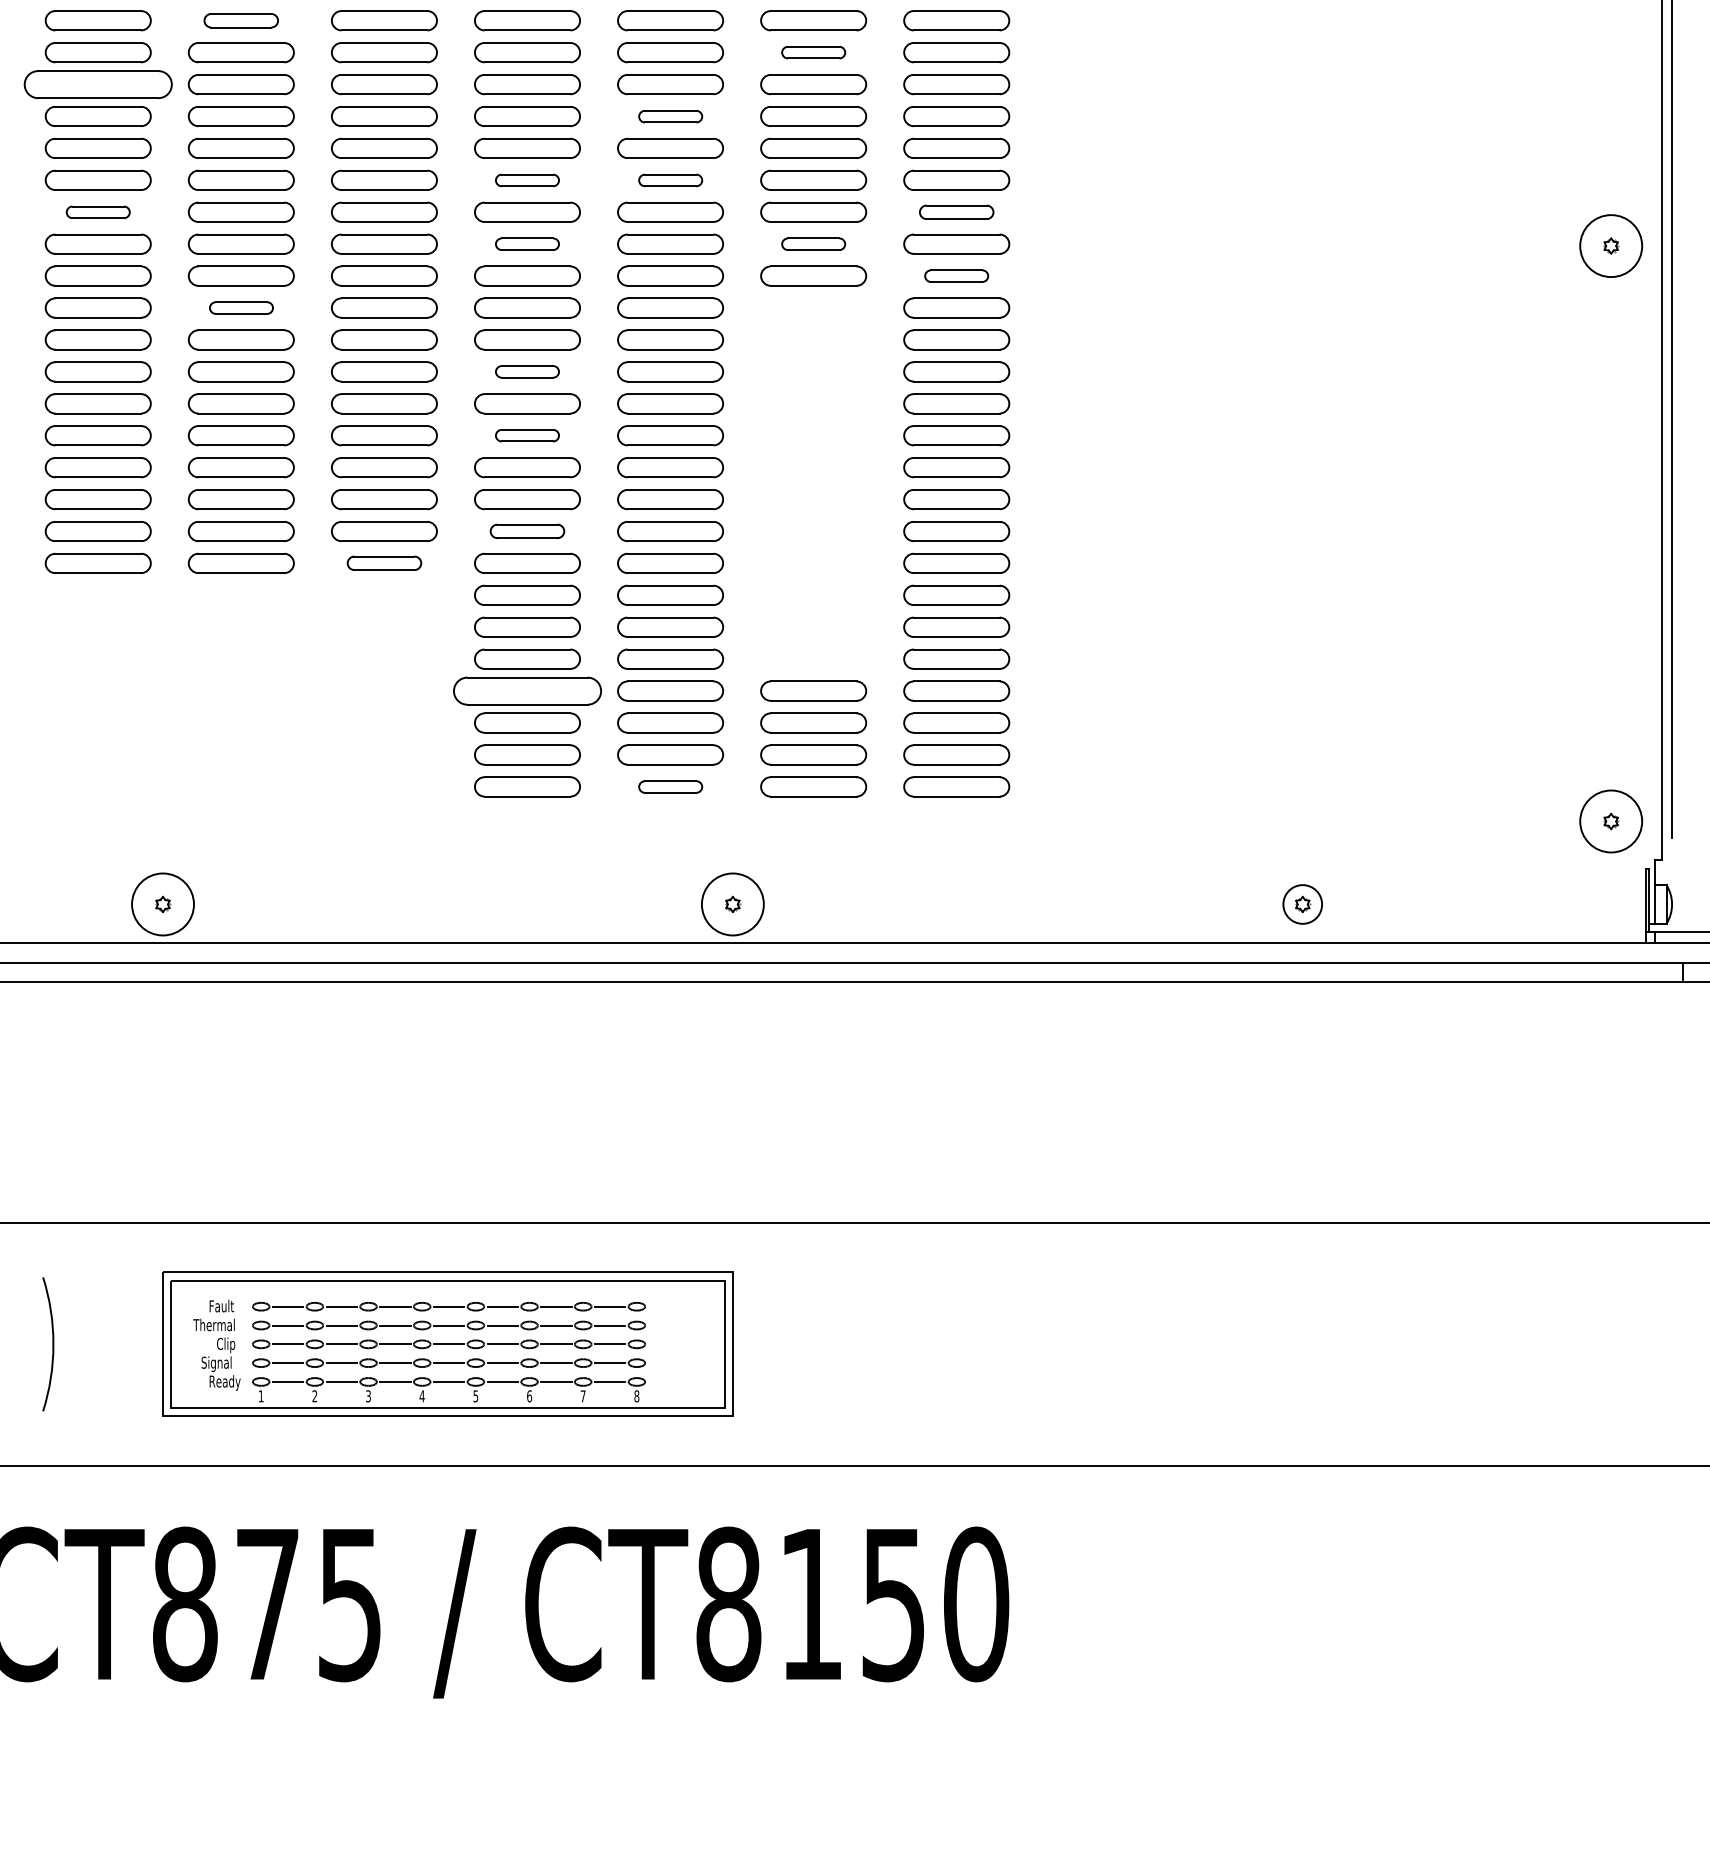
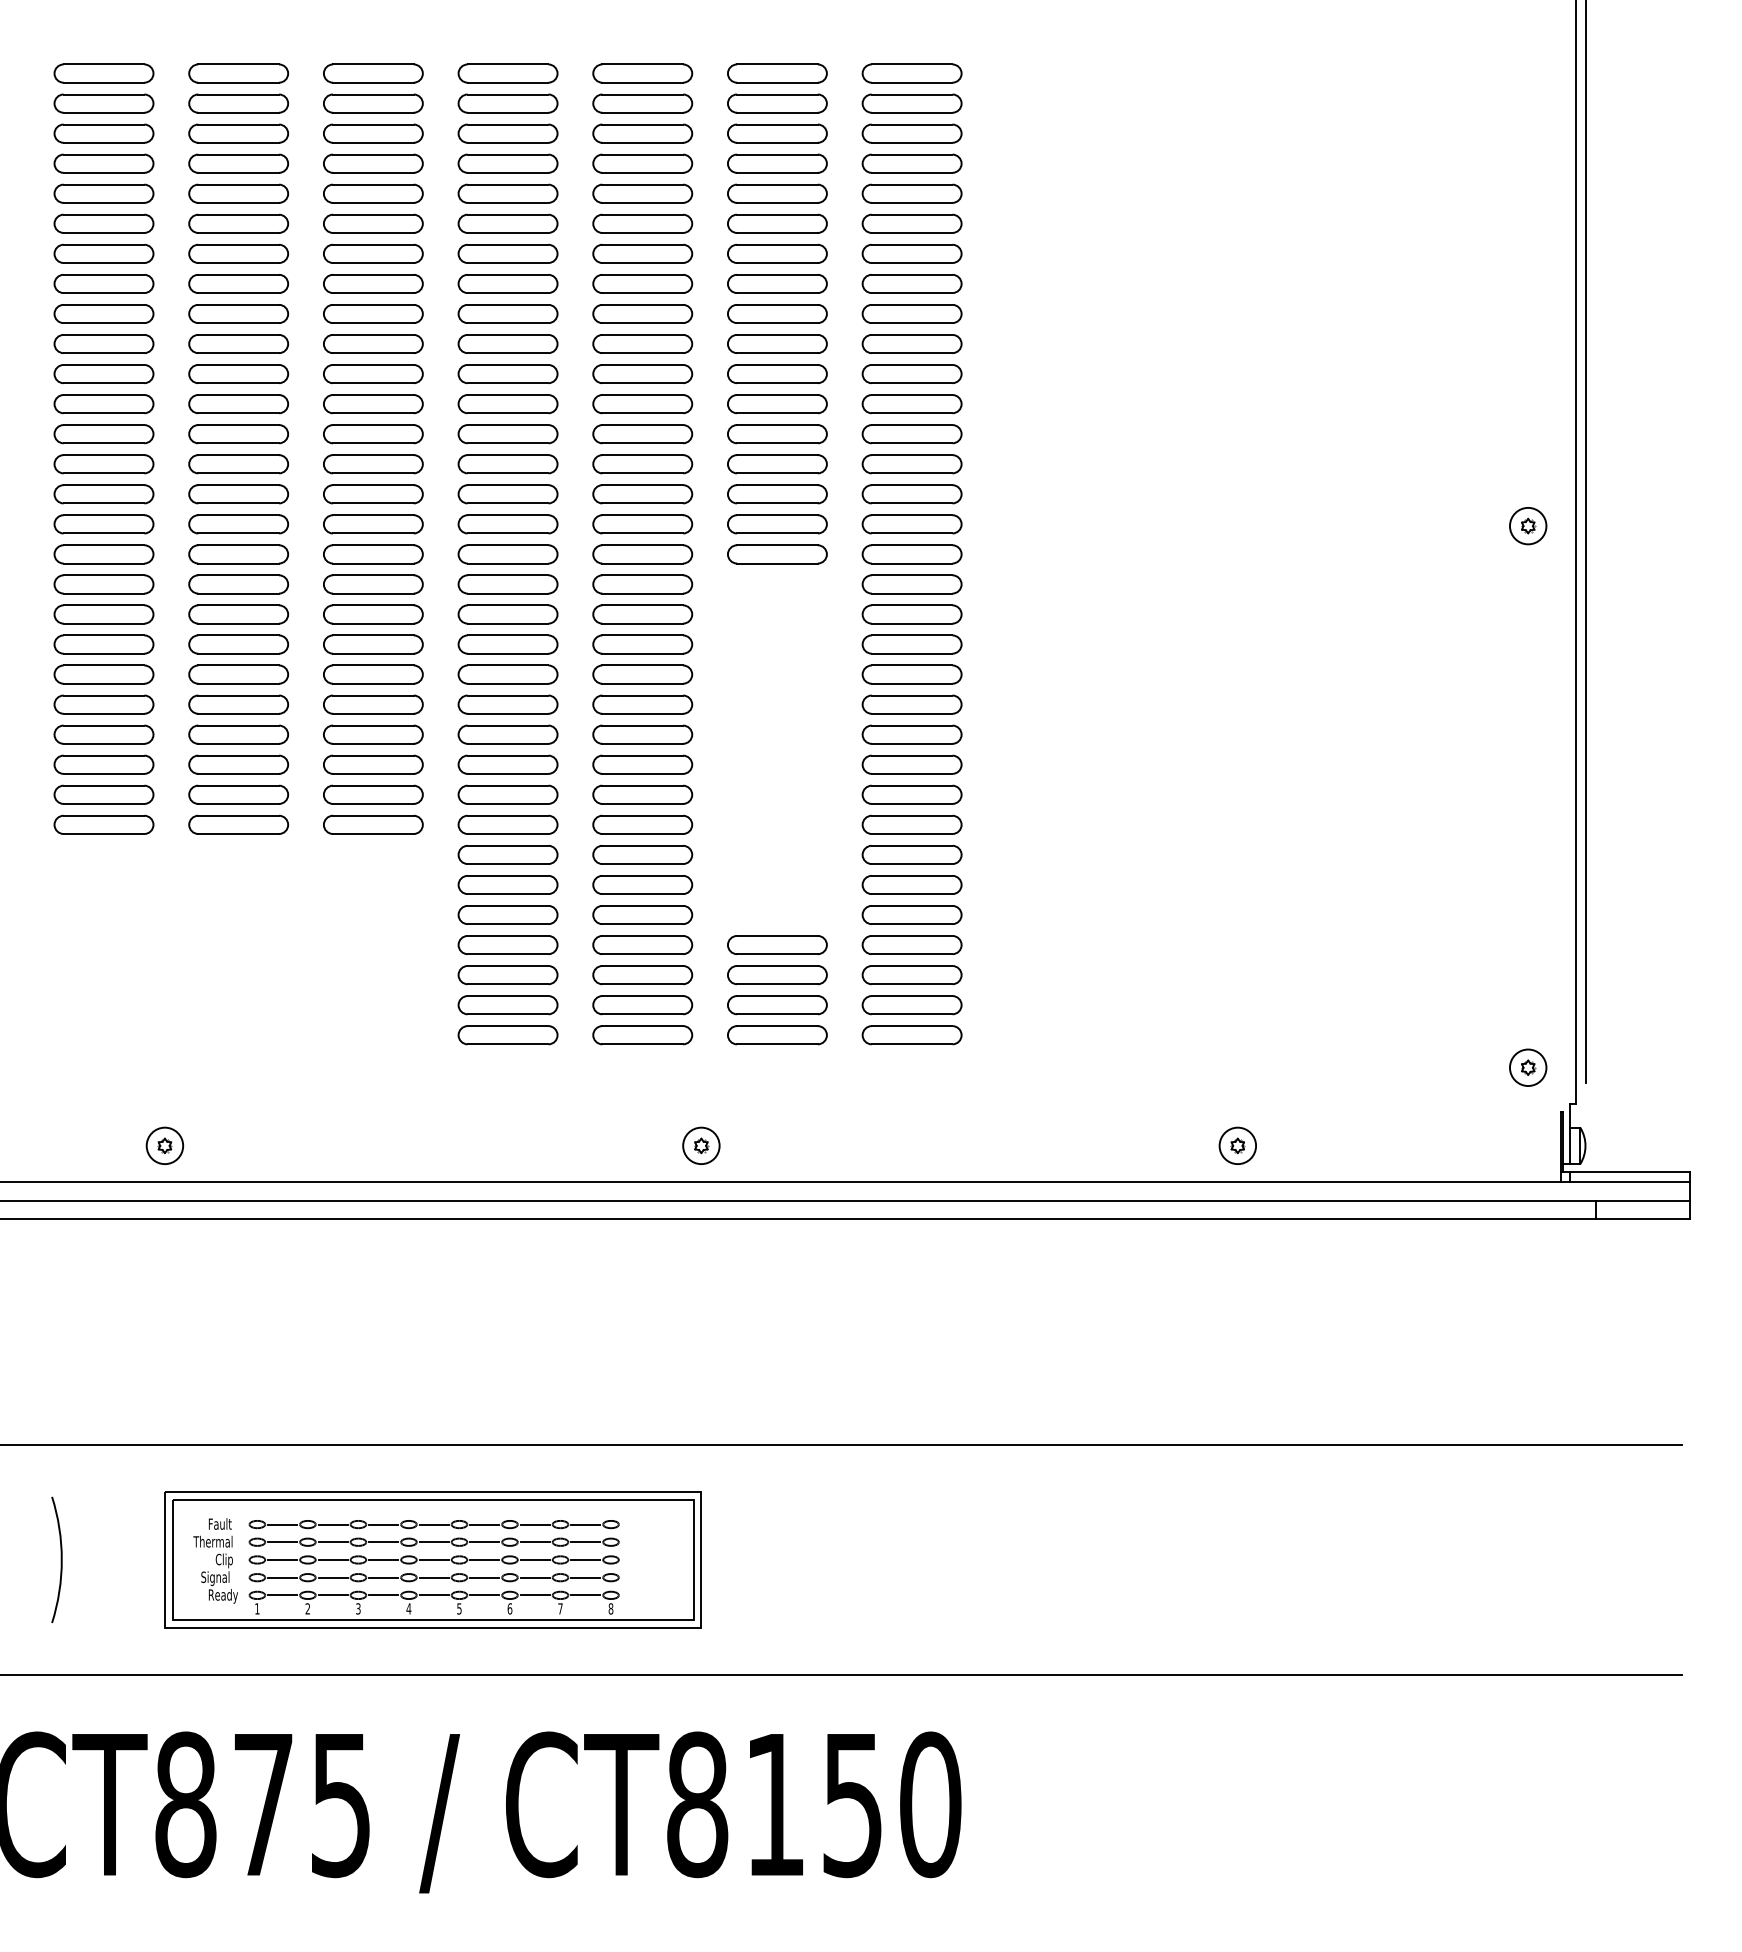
part: (241, 20) -> (238, 313), size x1.43
part: (813, 52) -> (777, 343), size x1.67
part: (97, 83) -> (103, 373), size x0.71
part: (670, 116) -> (642, 404), size x1.67
part: (526, 180) -> (507, 464), size x1.67
part: (670, 180) -> (642, 464), size x1.67
part: (97, 212) -> (103, 494), size x1.67
part: (956, 212) -> (911, 494), size x1.43
part: (526, 244) -> (507, 524), size x1.67
part: (813, 244) -> (777, 524), size x1.67
circle: (1610, 245) -> (1527, 525), size x0.62
part: (956, 276) -> (911, 554), size x1.67
part: (241, 308) -> (238, 584), size x1.67
part: (526, 371) -> (507, 644), size x1.67
part: (526, 435) -> (507, 704), size x1.67
part: (526, 531) -> (507, 794), size x1.43
part: (384, 563) -> (373, 824), size x1.43
part: (526, 690) -> (507, 944), size x0.71
part: (670, 787) -> (642, 1035), size x1.67
circle: (1610, 821) -> (1527, 1067), size x0.62
circle: (162, 904) -> (164, 1145), size x0.62
circle: (732, 904) -> (701, 1145), size x0.62

